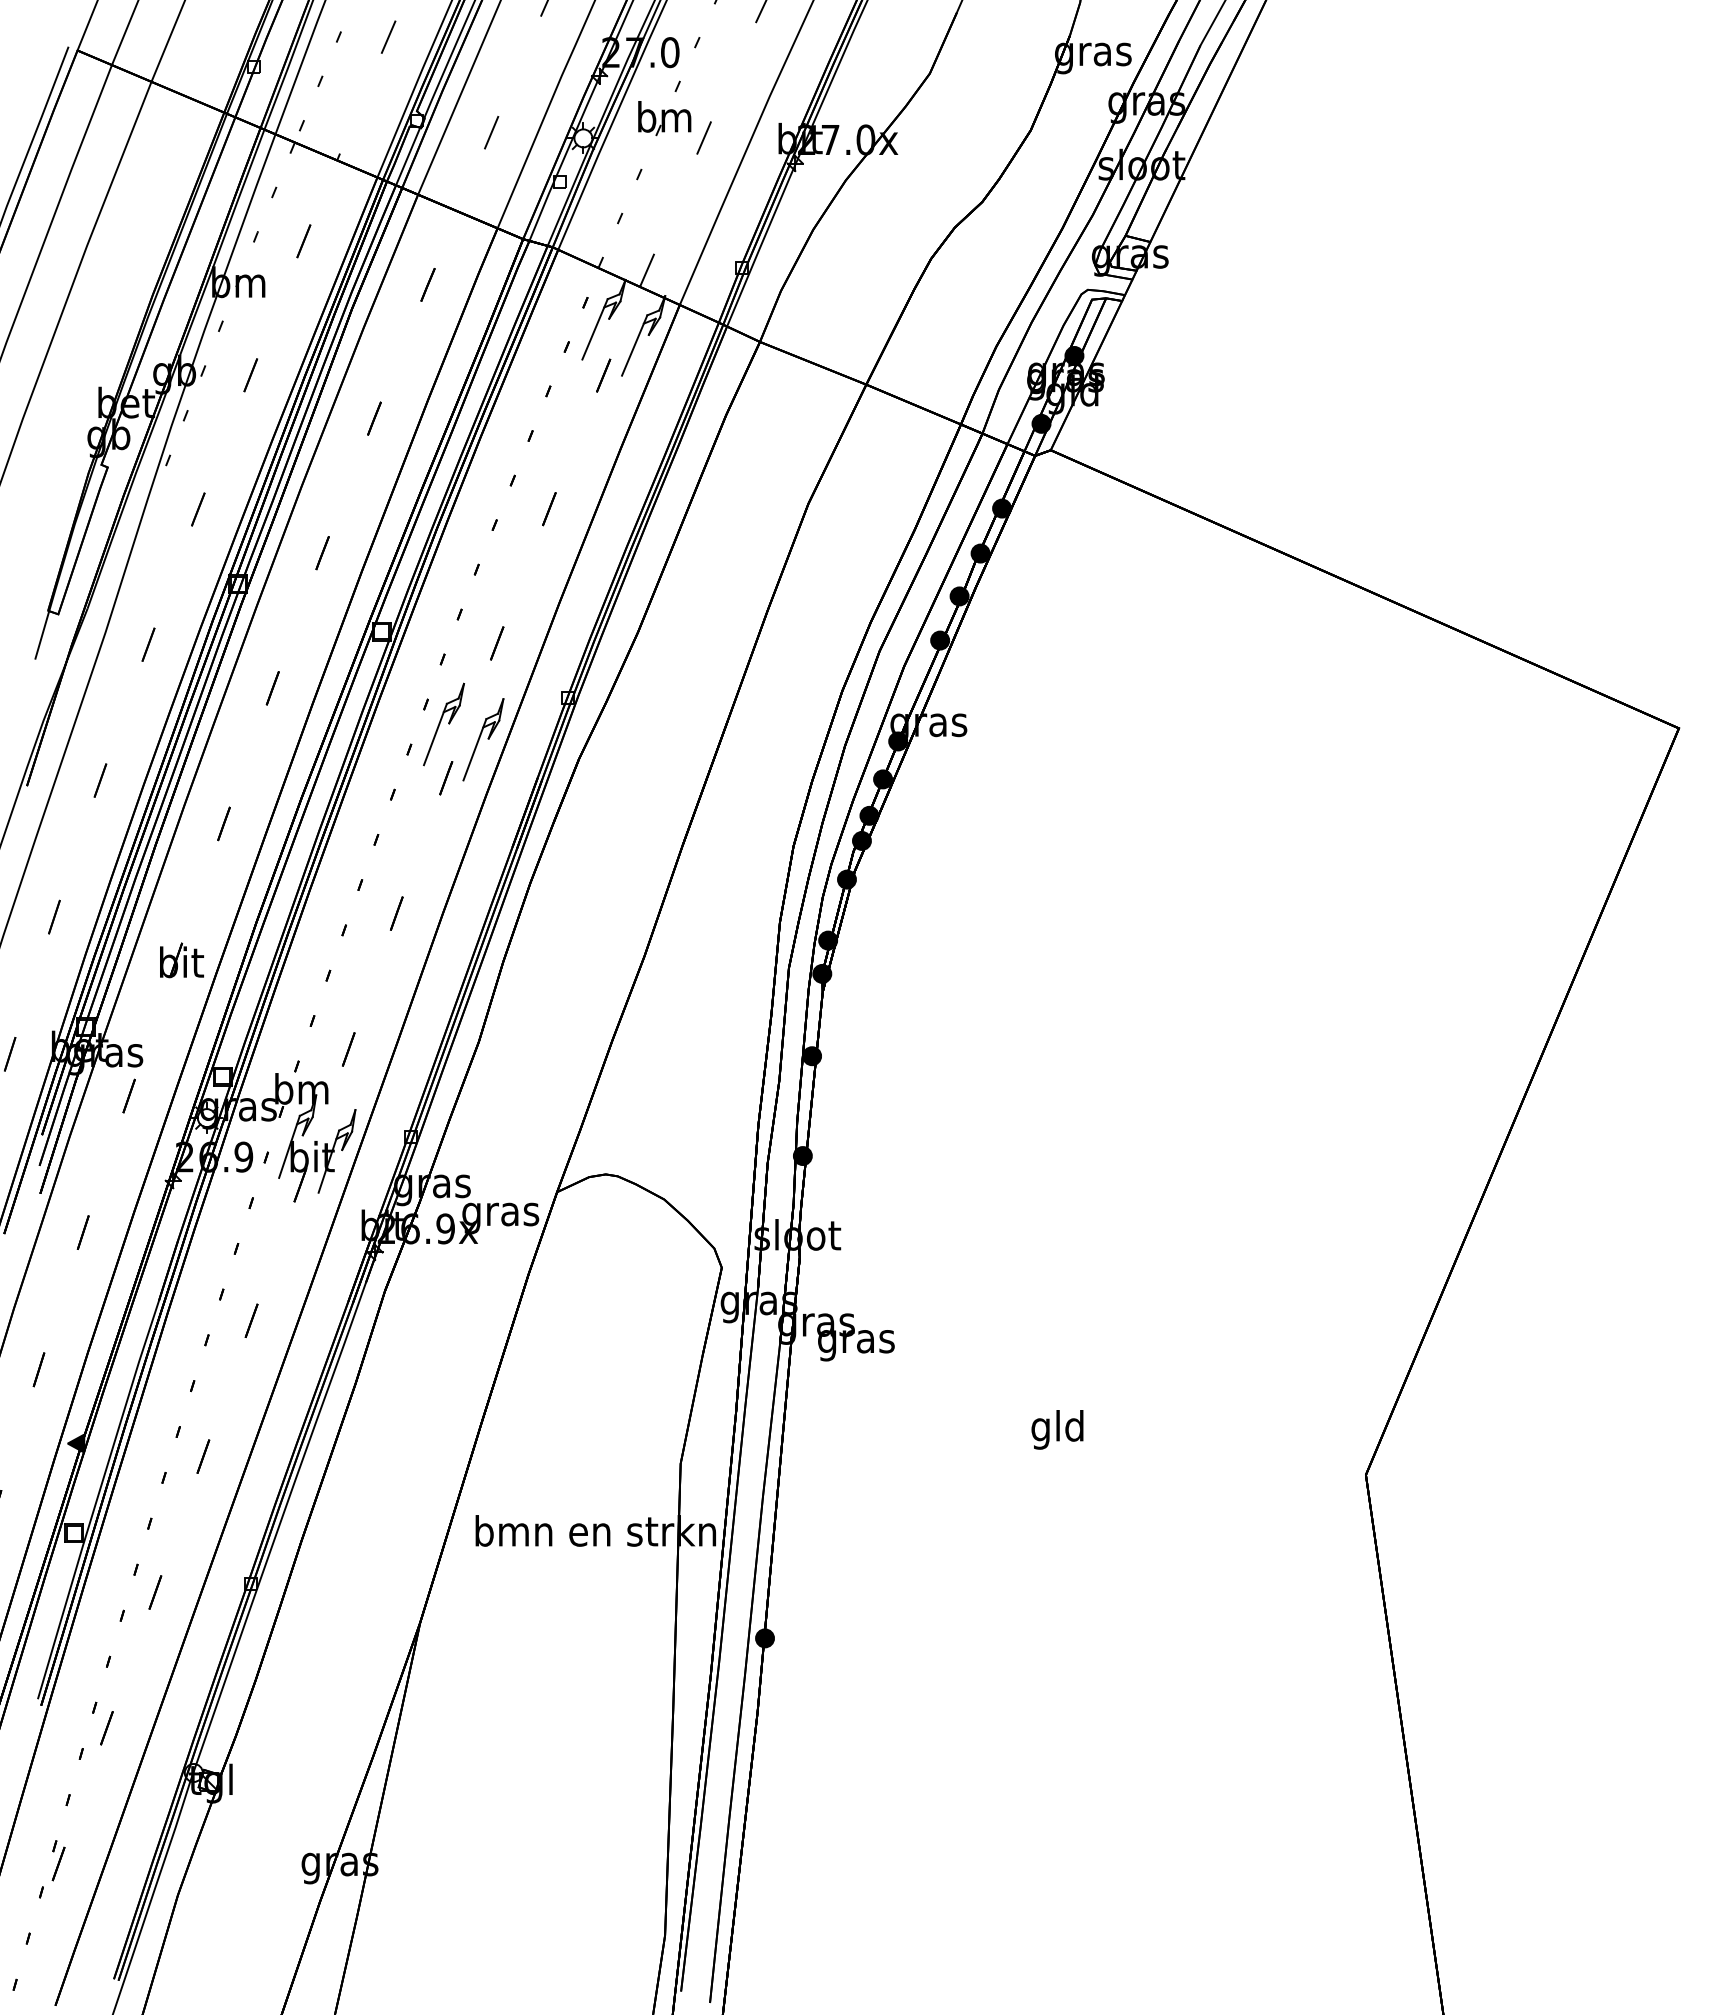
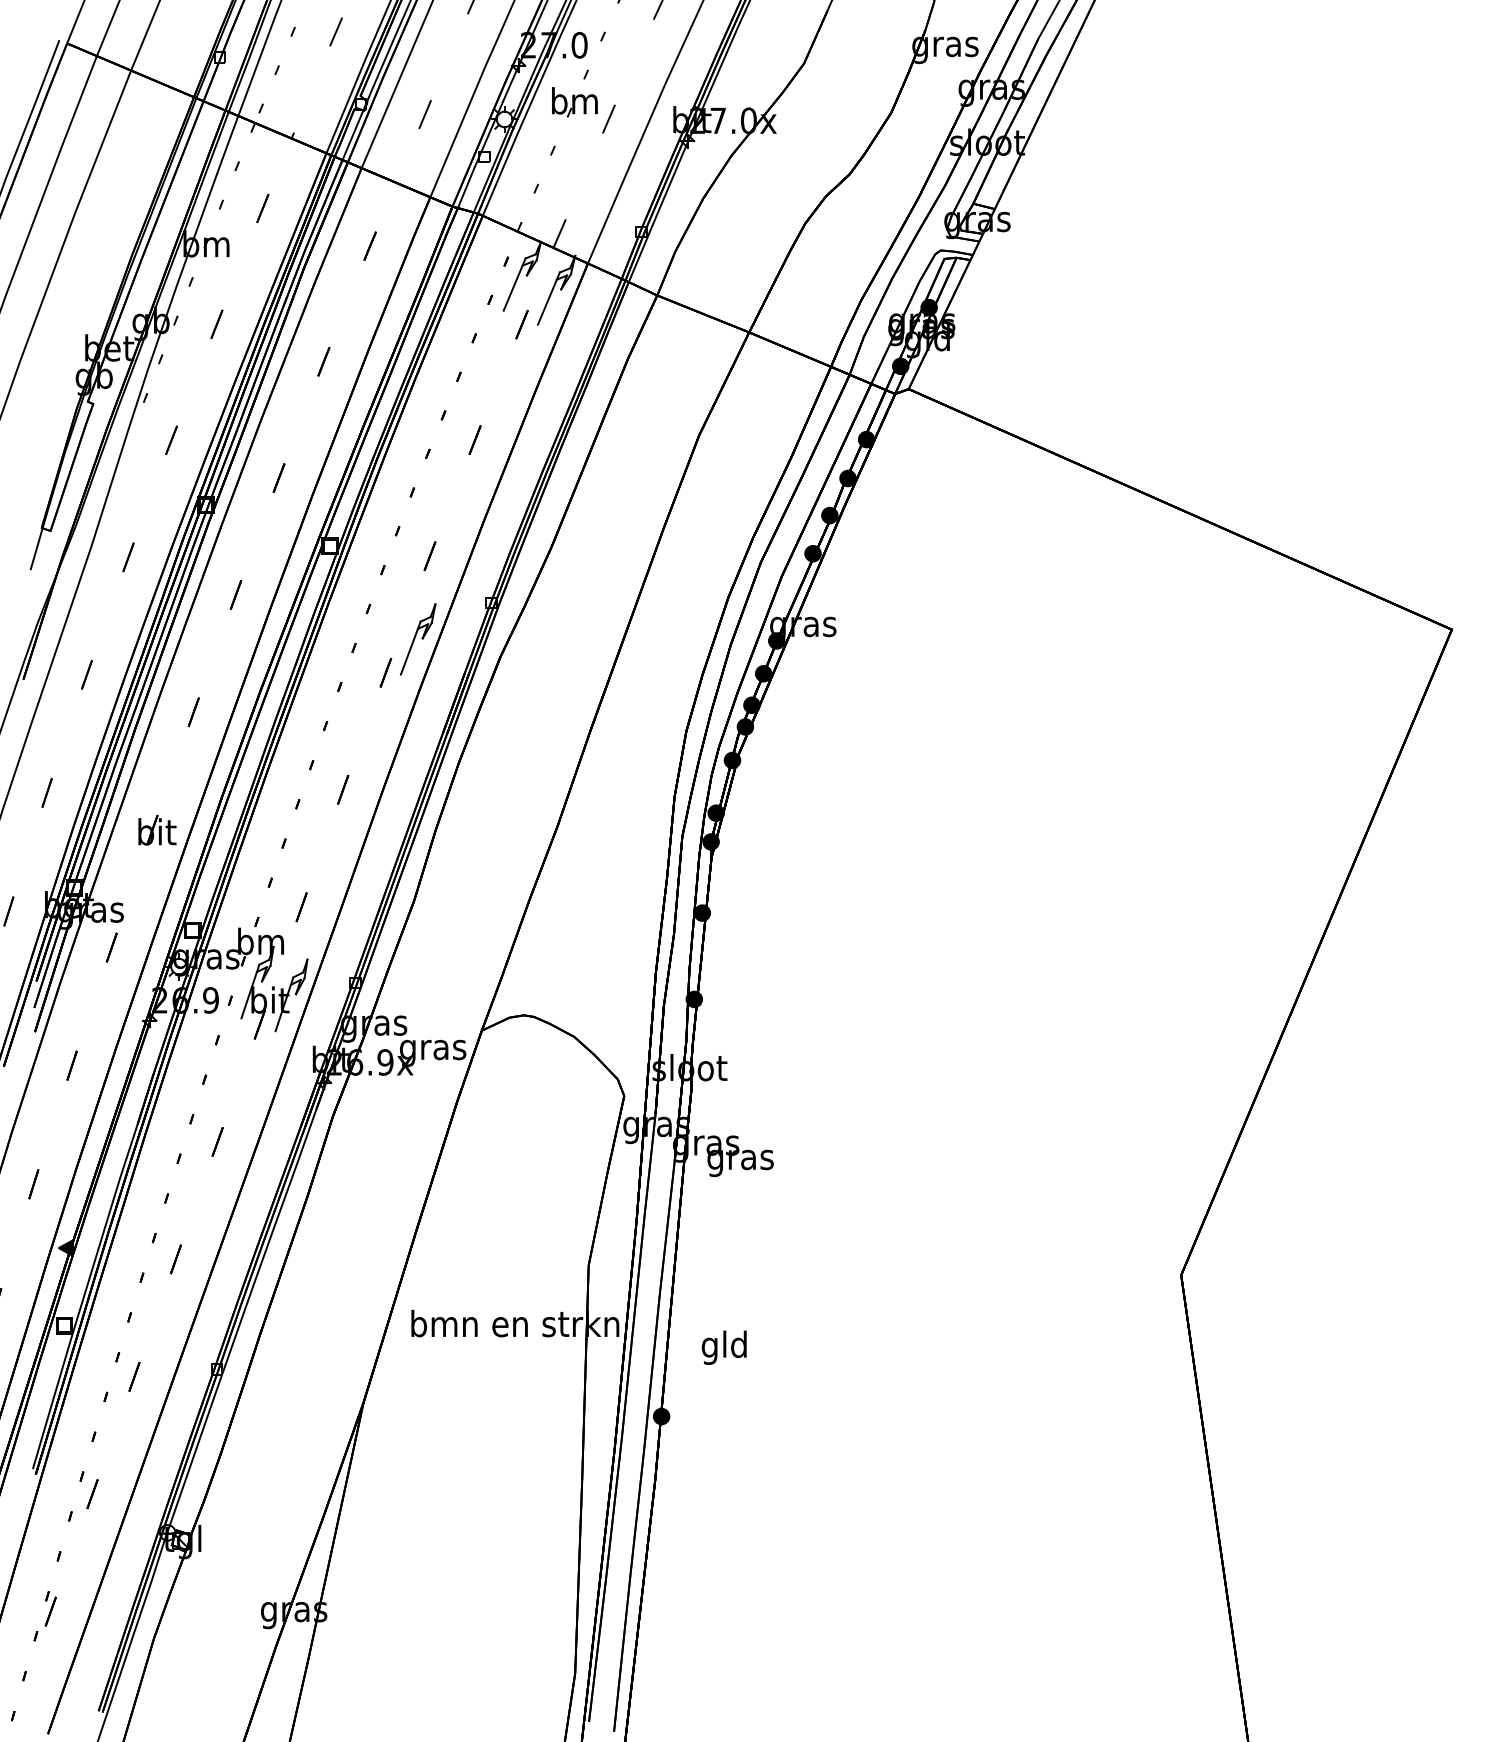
part: (443, 724) -> (383, 626), removed
text: (1057, 1429) -> (724, 1347), moved

